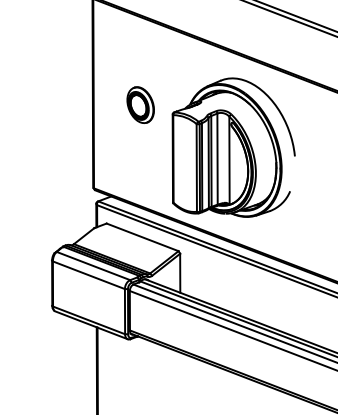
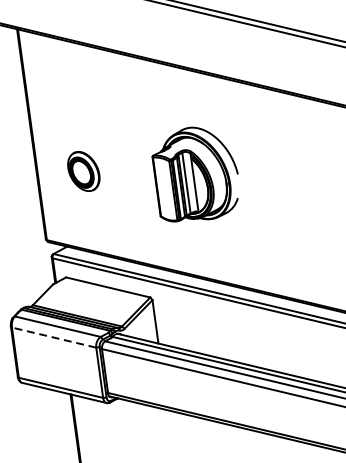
part: (140, 104) -> (83, 170), moved
part: (233, 147) -> (196, 173), size x0.6
line: (88, 275) -> (53, 337), solid -> dashed

